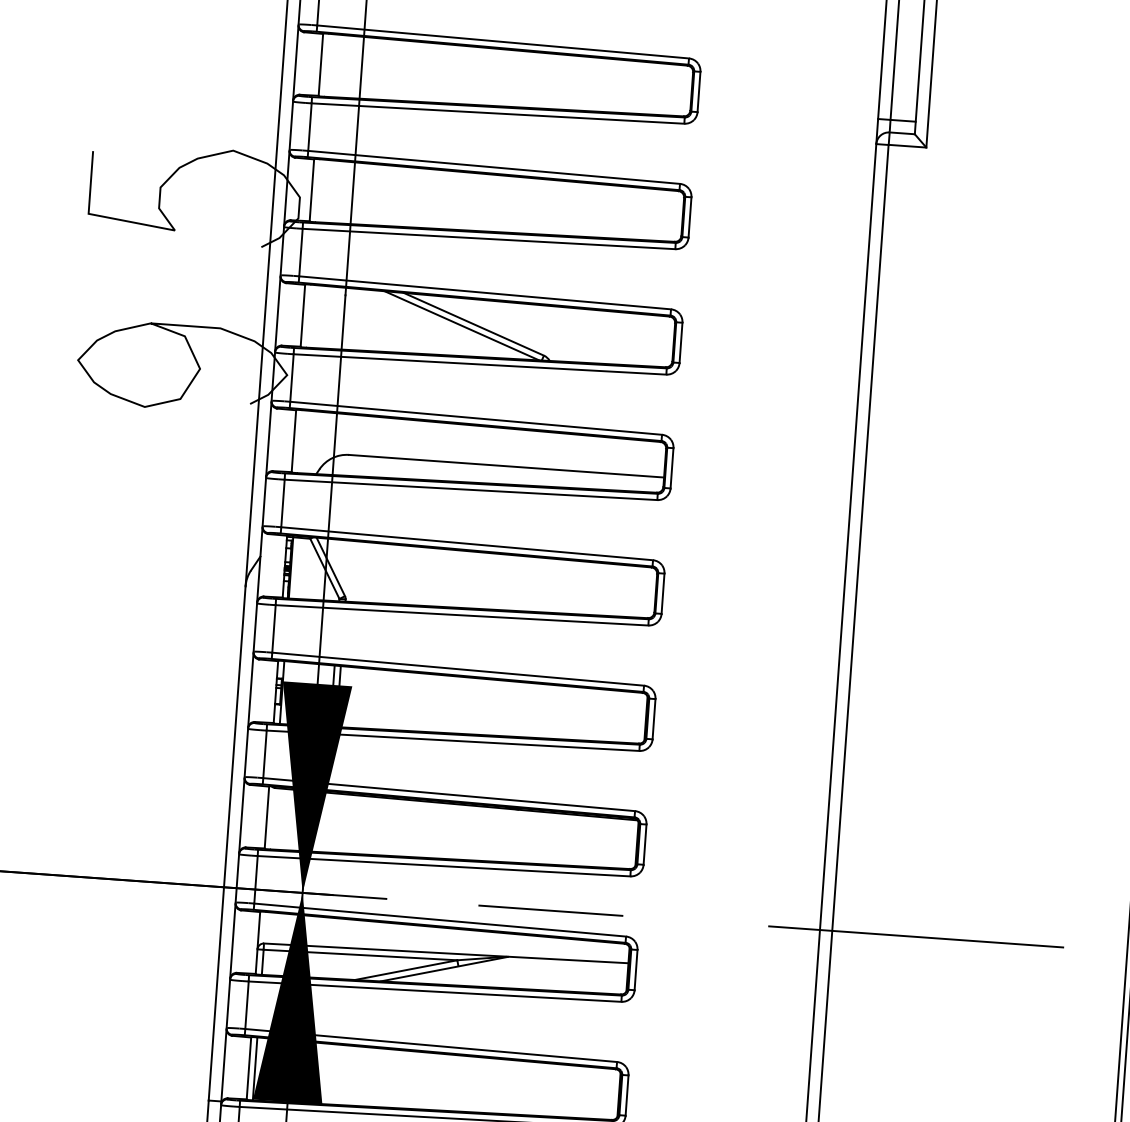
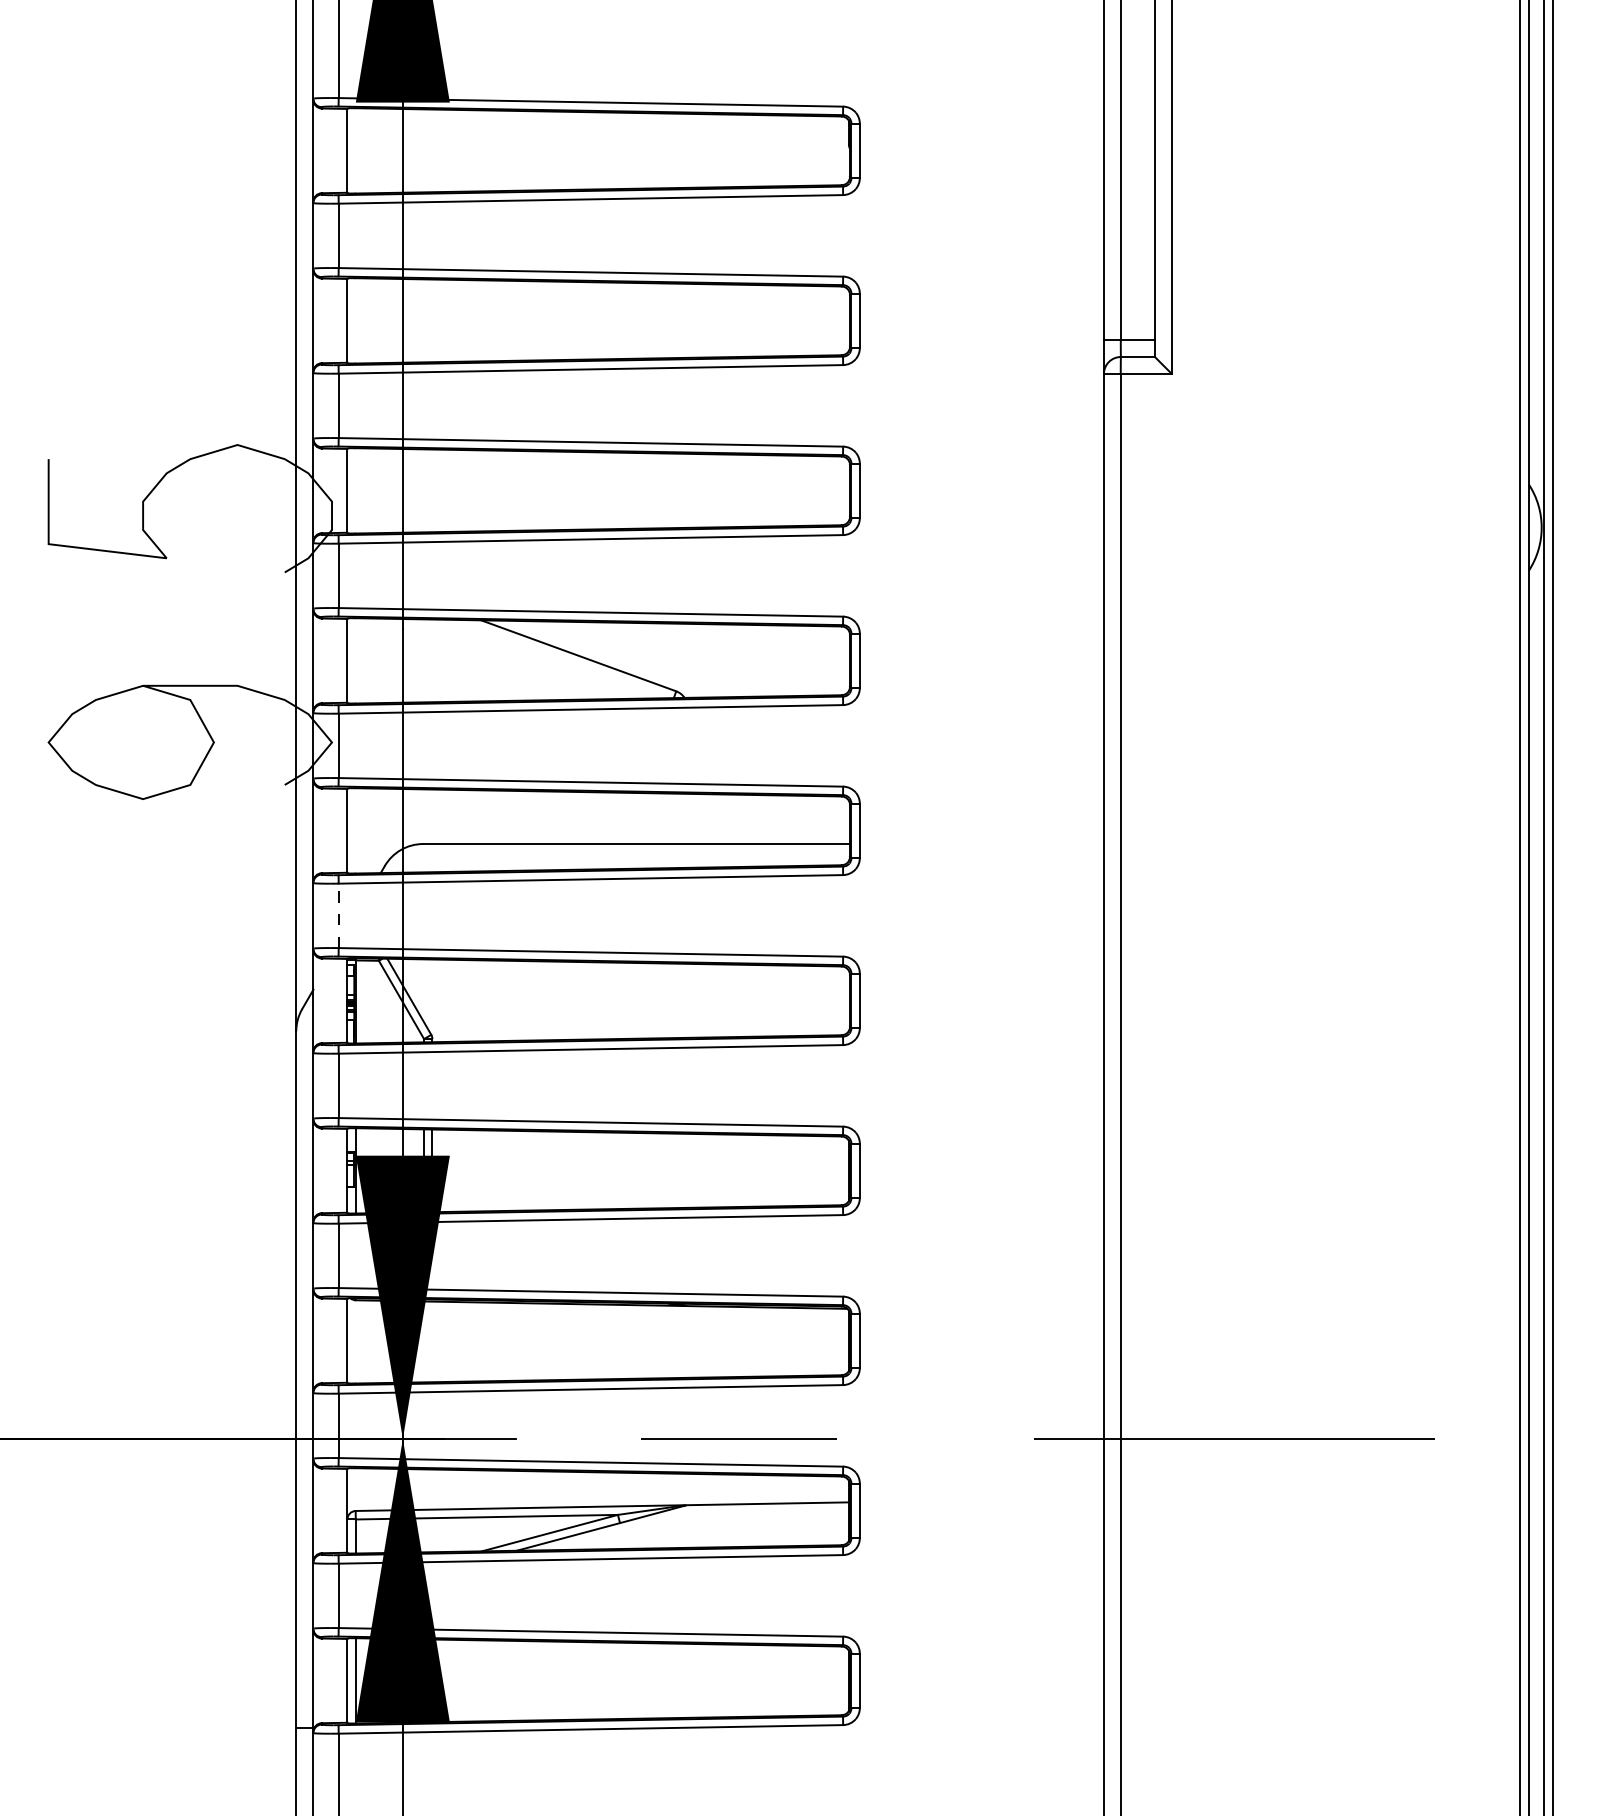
line: (461, 325) -> (562, 658), removed
line: (282, 503) -> (338, 915), solid -> dashed

